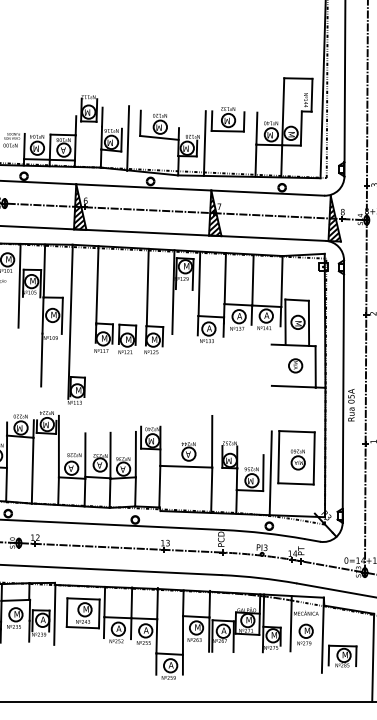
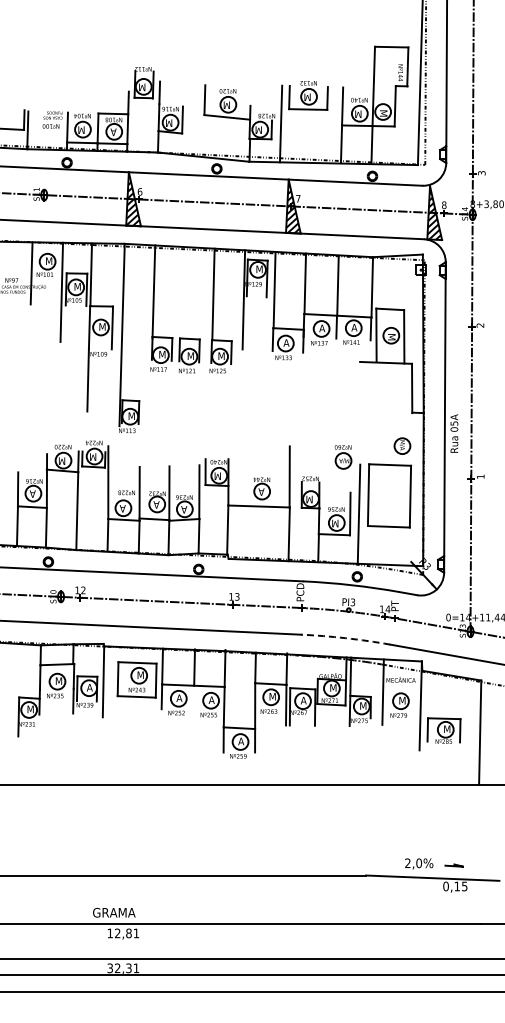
line: (128, 138) -> (190, 117), removed
part: (295, 365) -> (402, 445), moved
line: (293, 386) -> (386, 411), removed
part: (298, 459) -> (343, 457), moved
arc: (259, 578) -> (345, 638), solid -> dashed
line: (130, 628) -> (193, 697), removed

